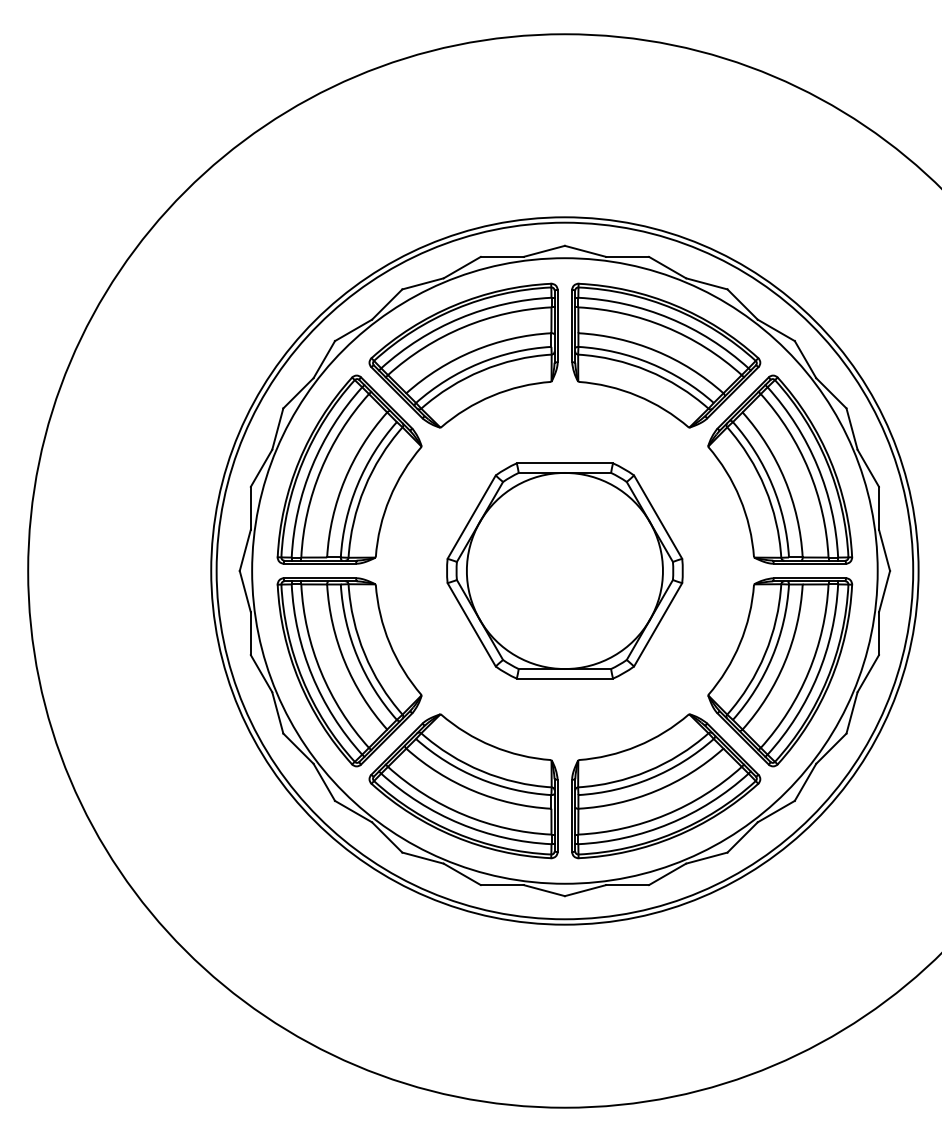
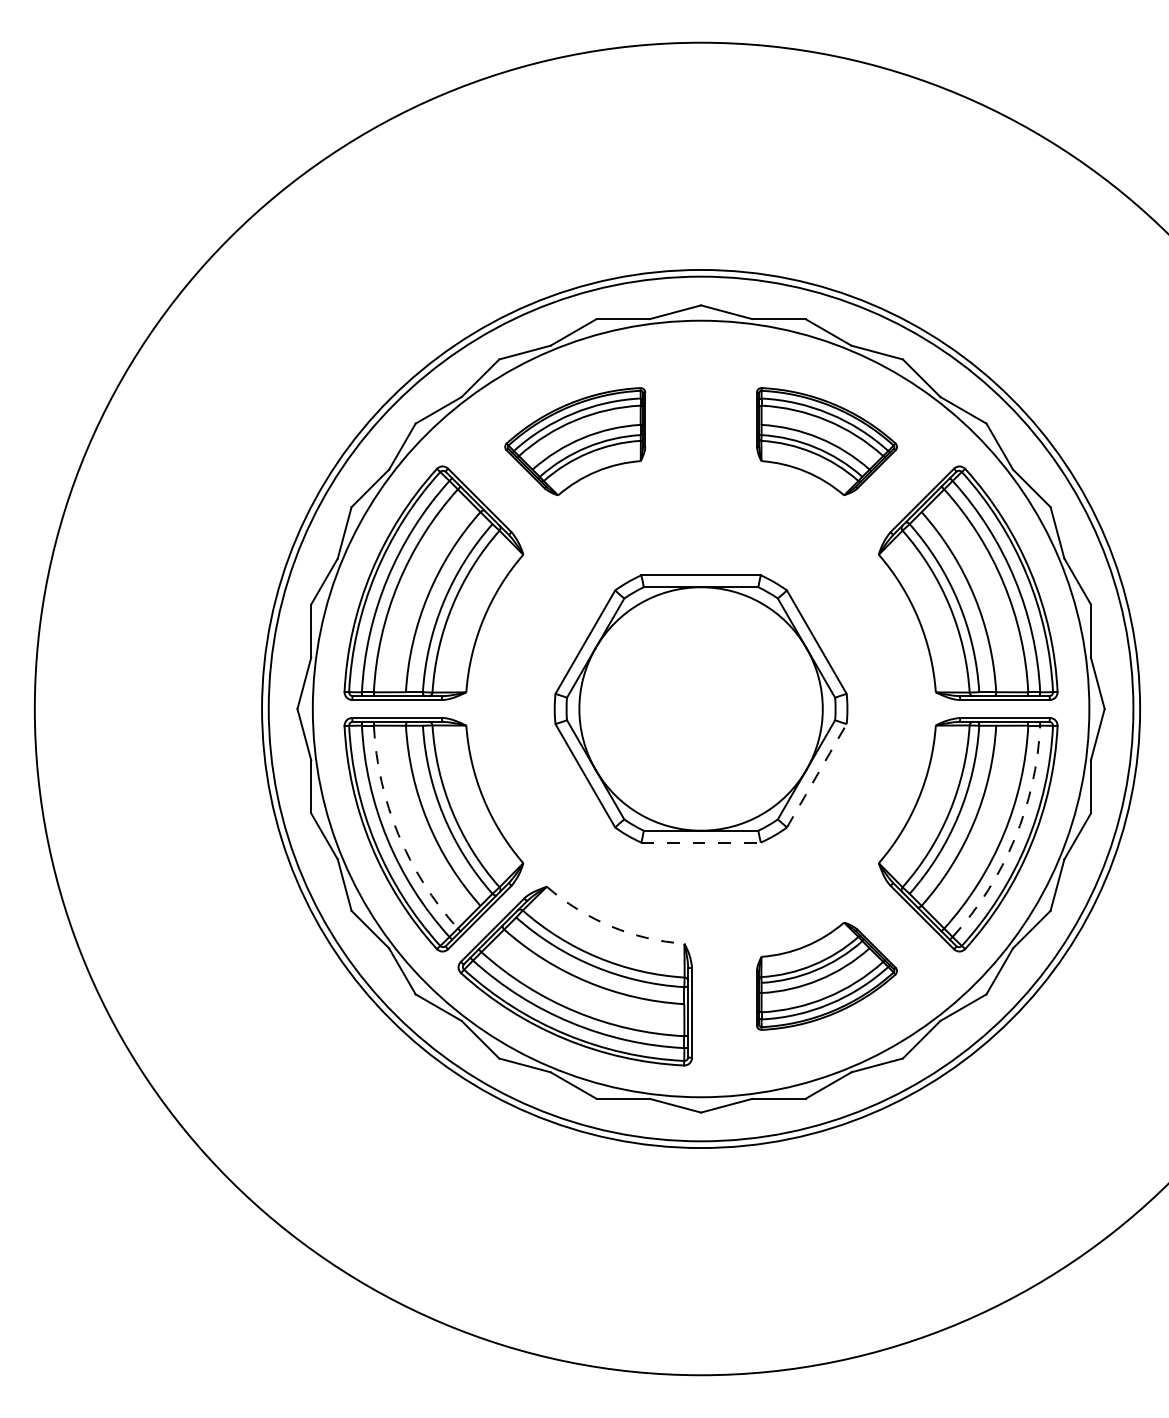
part: (463, 355) -> (575, 441), size x0.6
part: (666, 355) -> (827, 441), size x0.6
line: (658, 624) -> (817, 775), solid -> dashed
arc: (321, 672) -> (398, 834), solid -> dashed
arc: (817, 675) -> (1014, 838), solid -> dashed
line: (565, 678) -> (701, 842), solid -> dashed
arc: (492, 746) -> (611, 926), solid -> dashed
part: (666, 786) -> (827, 976), size x0.6

